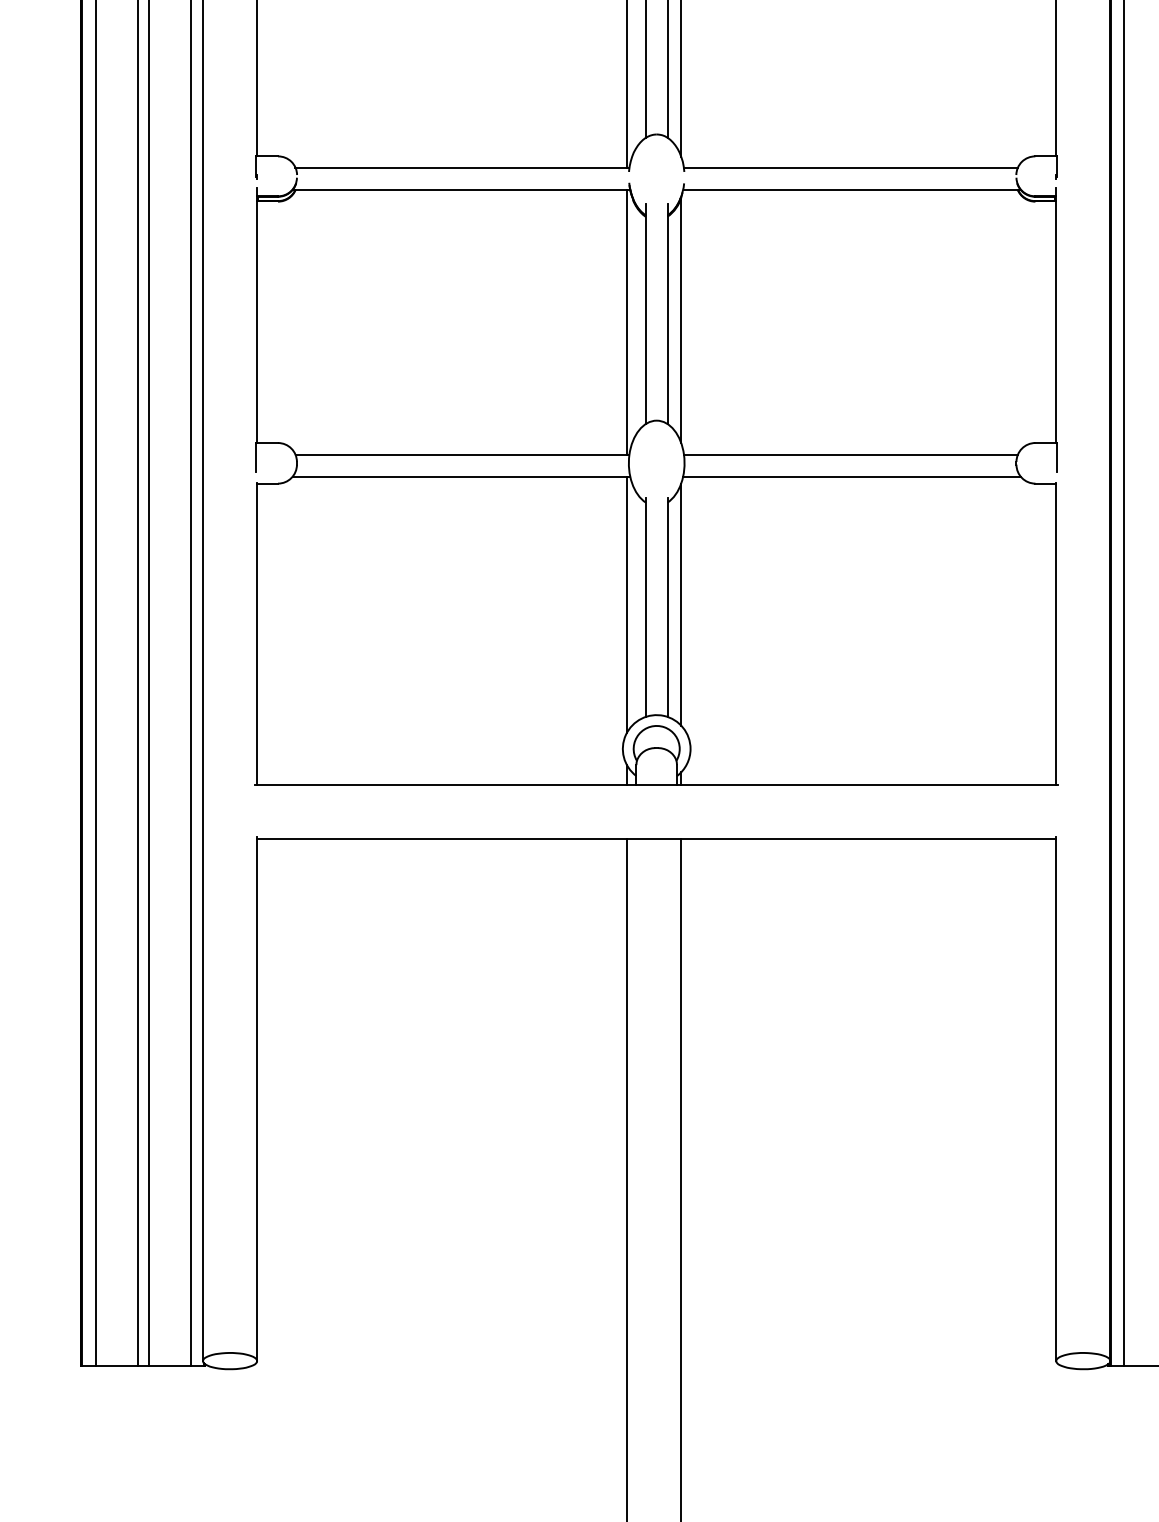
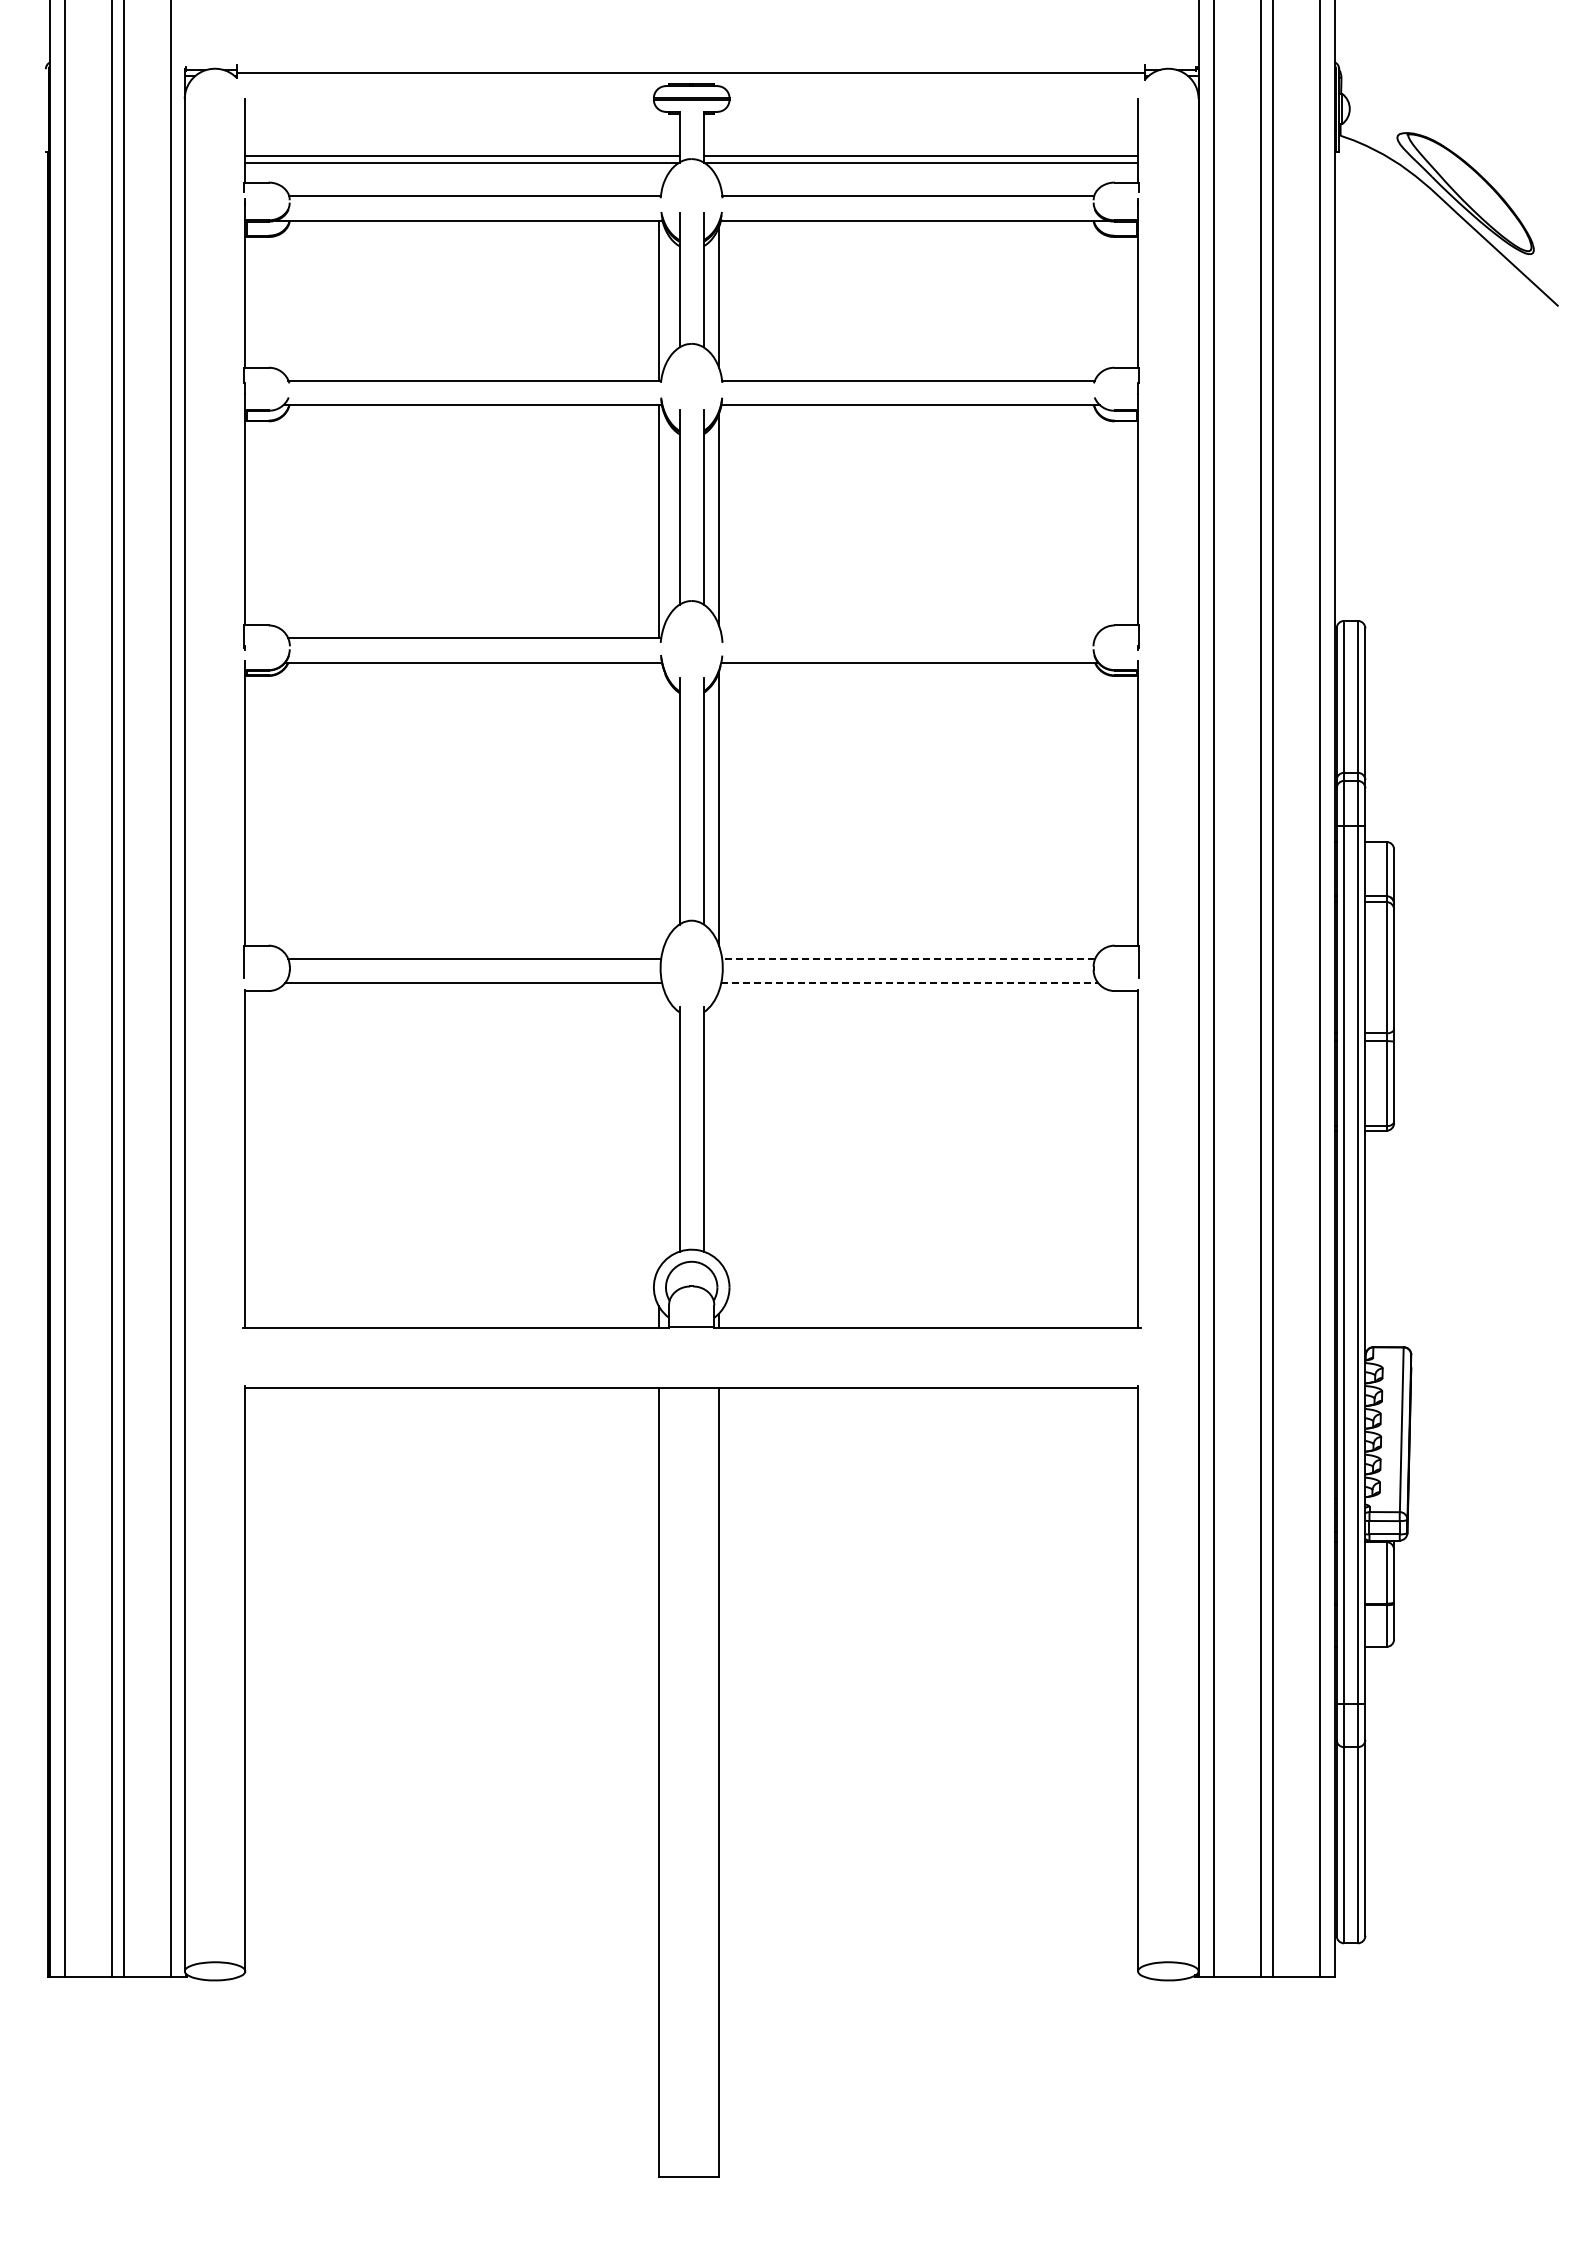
line: (850, 168) -> (908, 638), removed
line: (627, 322) -> (658, 810), removed
line: (850, 454) -> (908, 958), solid -> dashed
line: (851, 476) -> (909, 983), solid -> dashed
line: (627, 604) -> (658, 1126), removed
line: (681, 604) -> (719, 1126), removed

